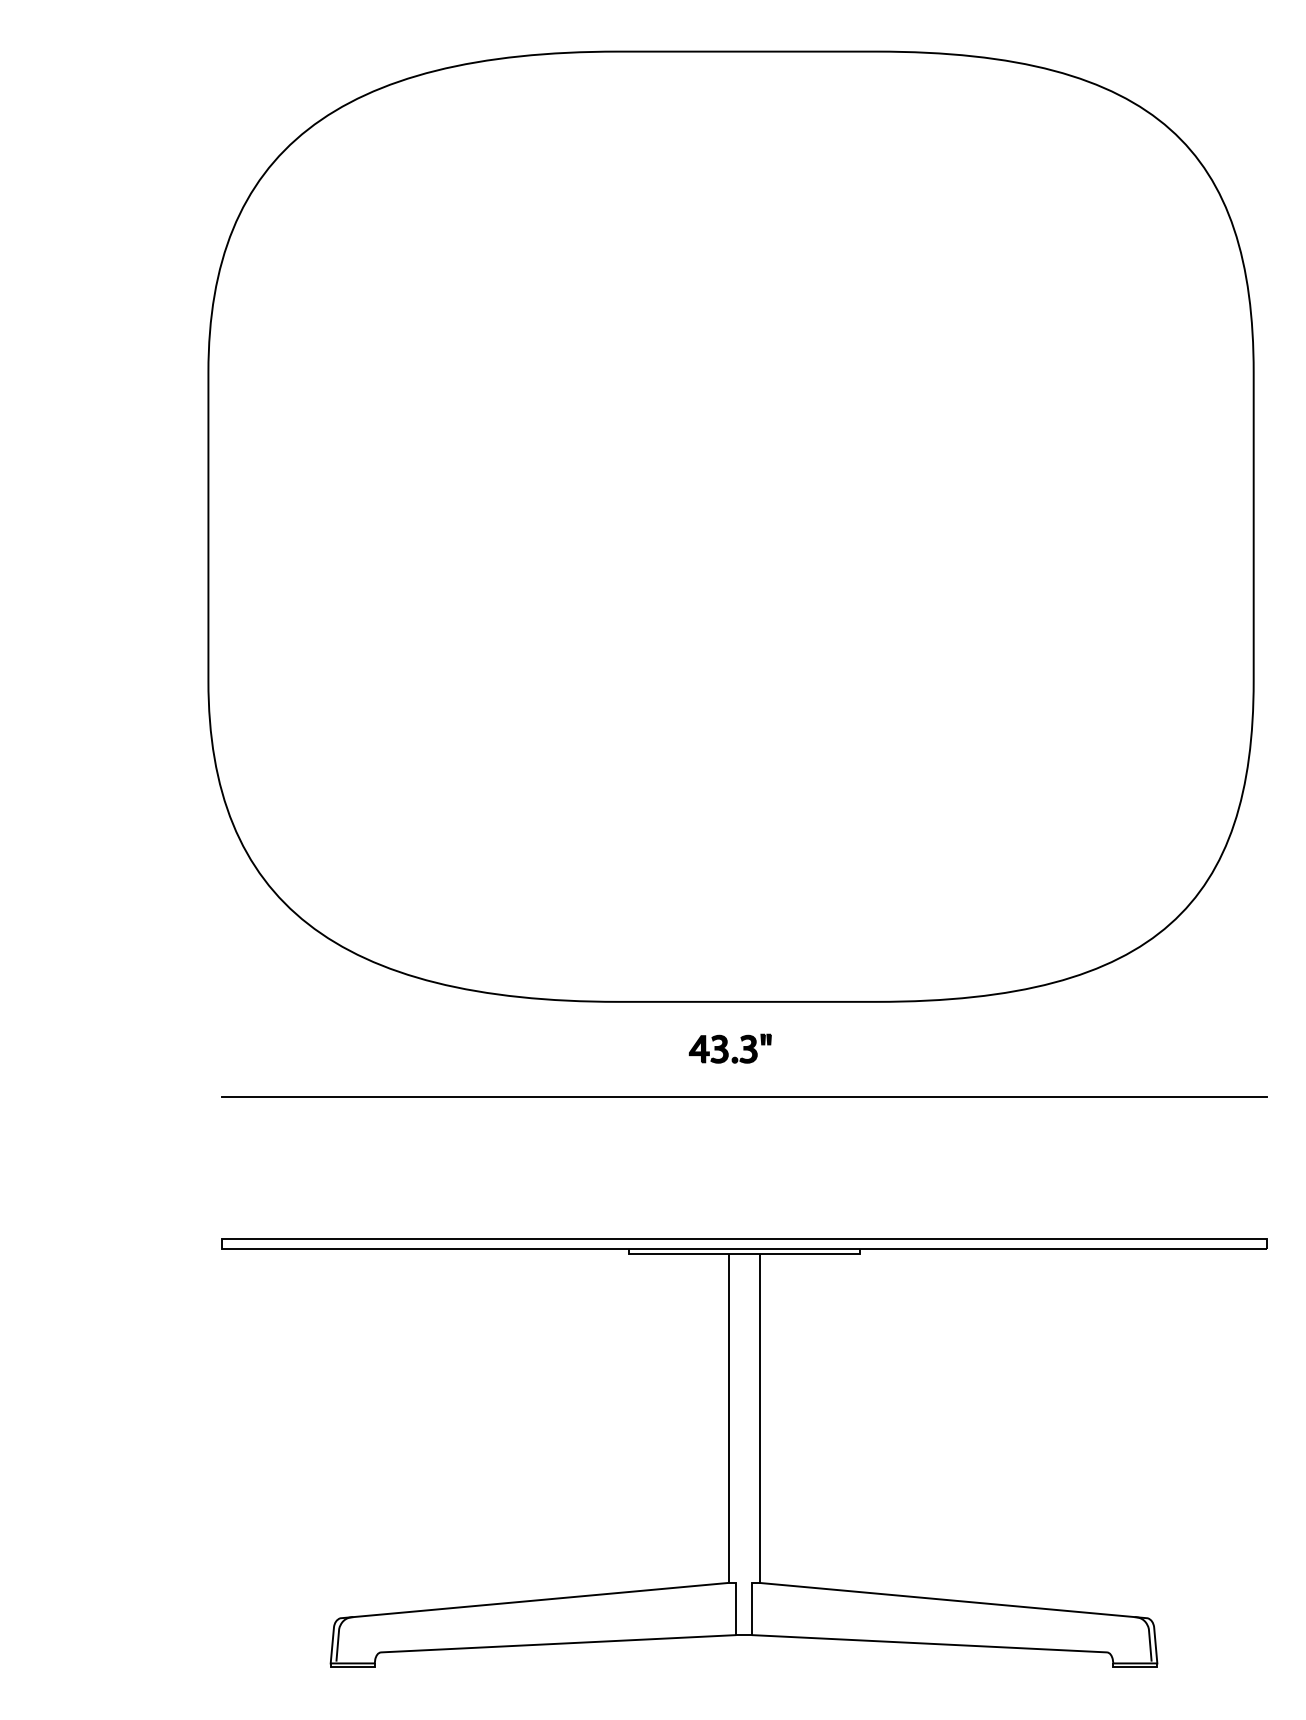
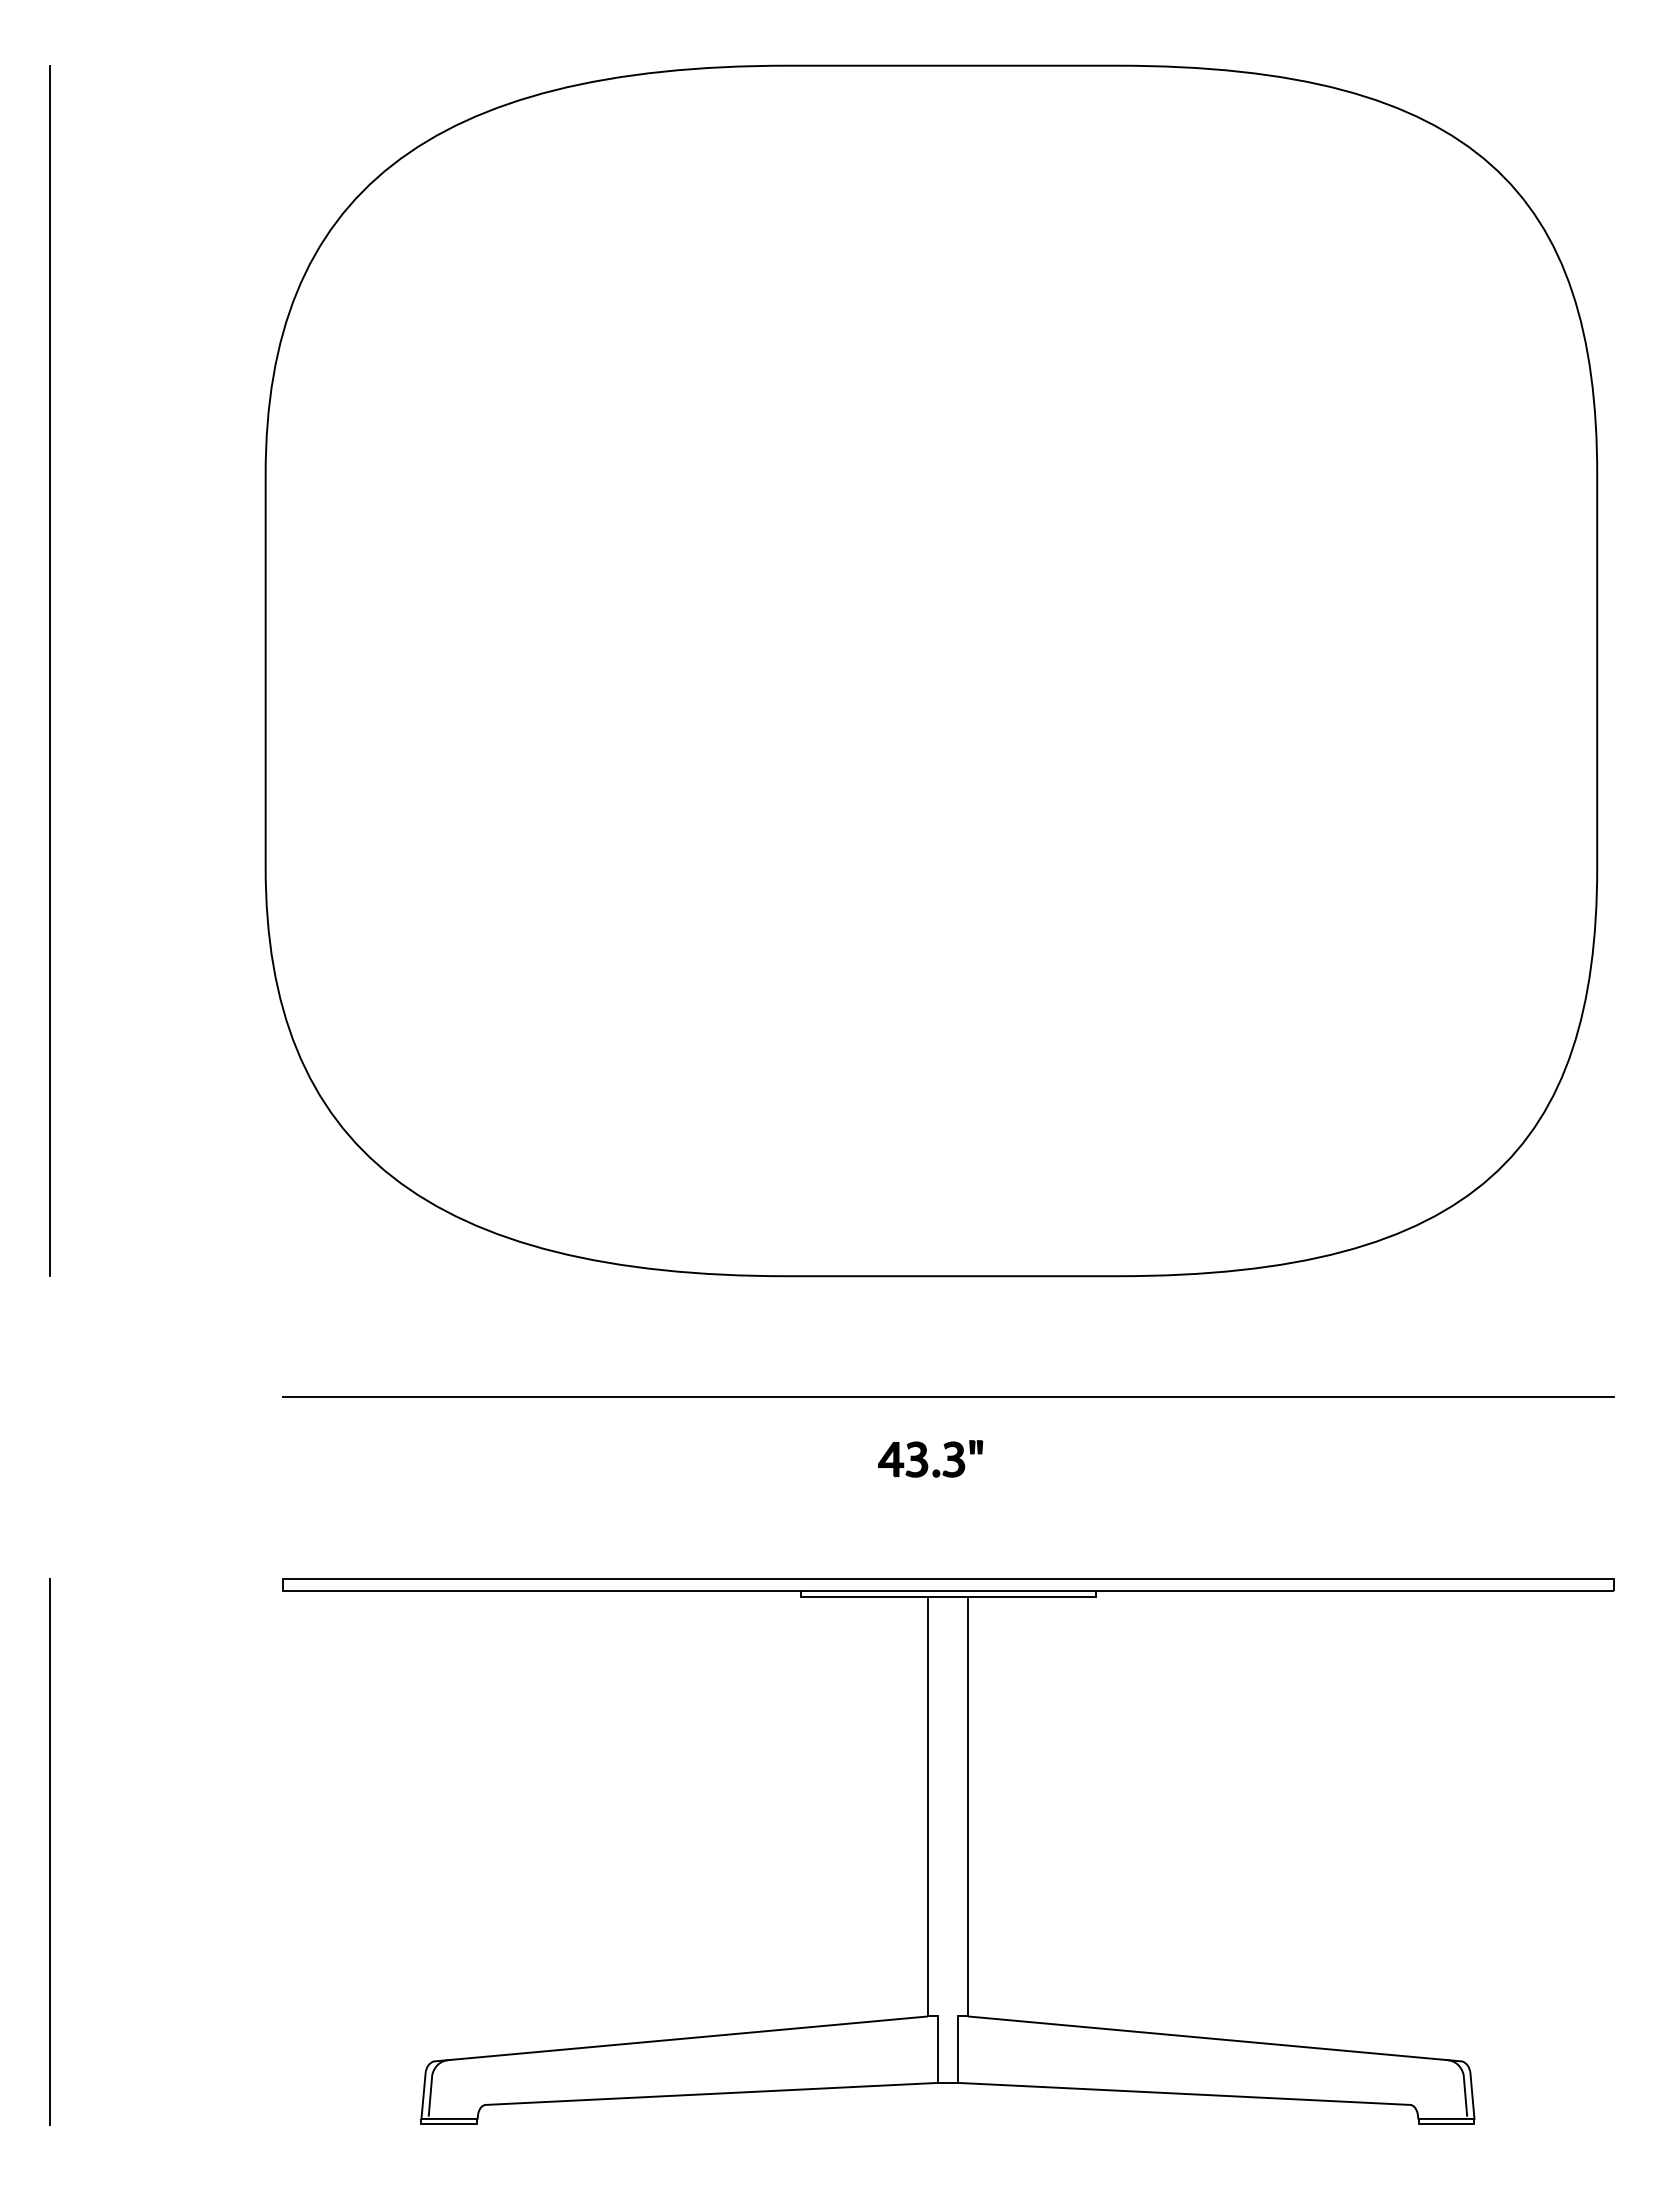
line: (38, 526) -> (49, 670), added
part: (730, 1048) -> (930, 1458), moved
line: (38, 1453) -> (49, 1851), added

